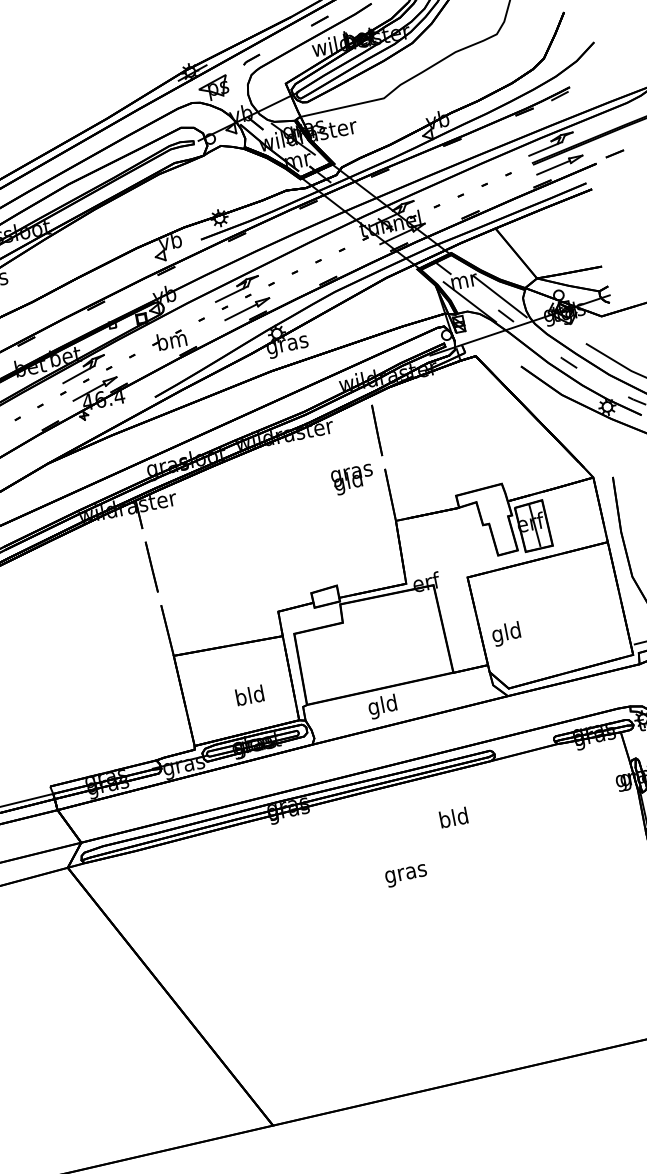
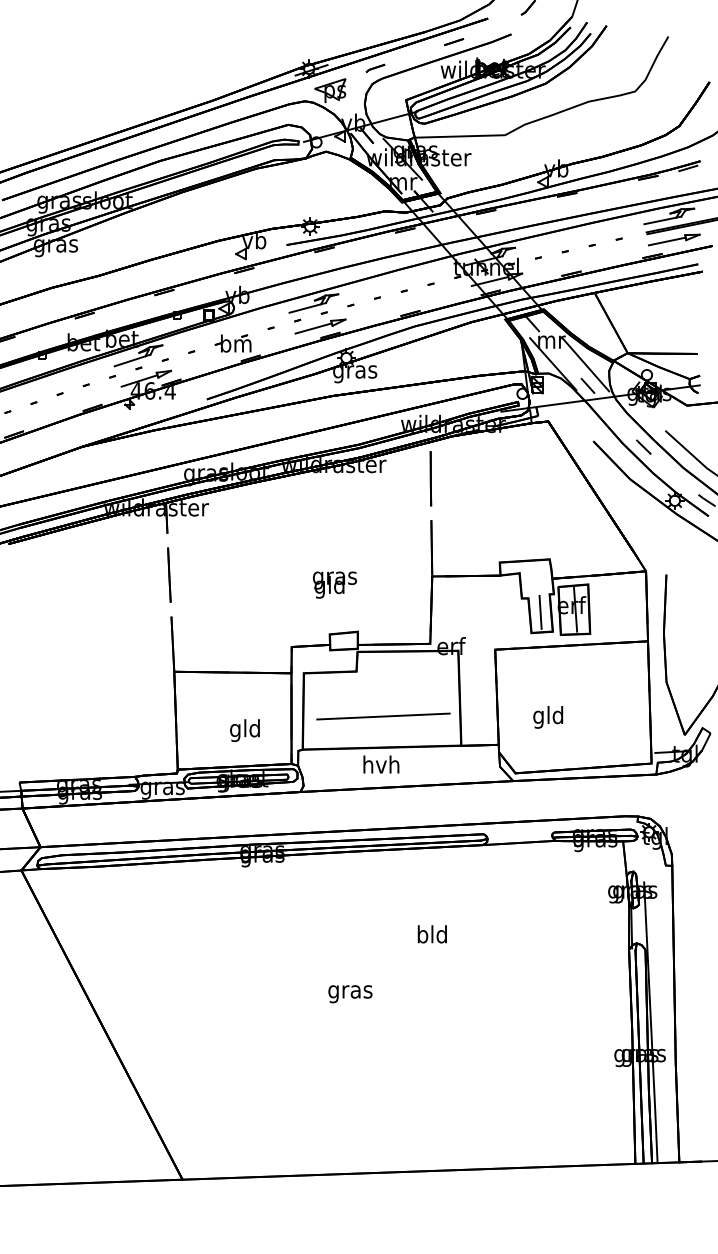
text: (352, 479) -> (334, 584), moved
line: (502, 533) -> (540, 611), added
text: (506, 634) -> (548, 717), moved
line: (375, 659) -> (383, 716), added
text: (241, 699) -> (235, 730), bld -> gld
text: (383, 706) -> (381, 766), gld -> hvh
text: (452, 817) -> (431, 934), moved
text: (406, 876) -> (350, 994), moved

